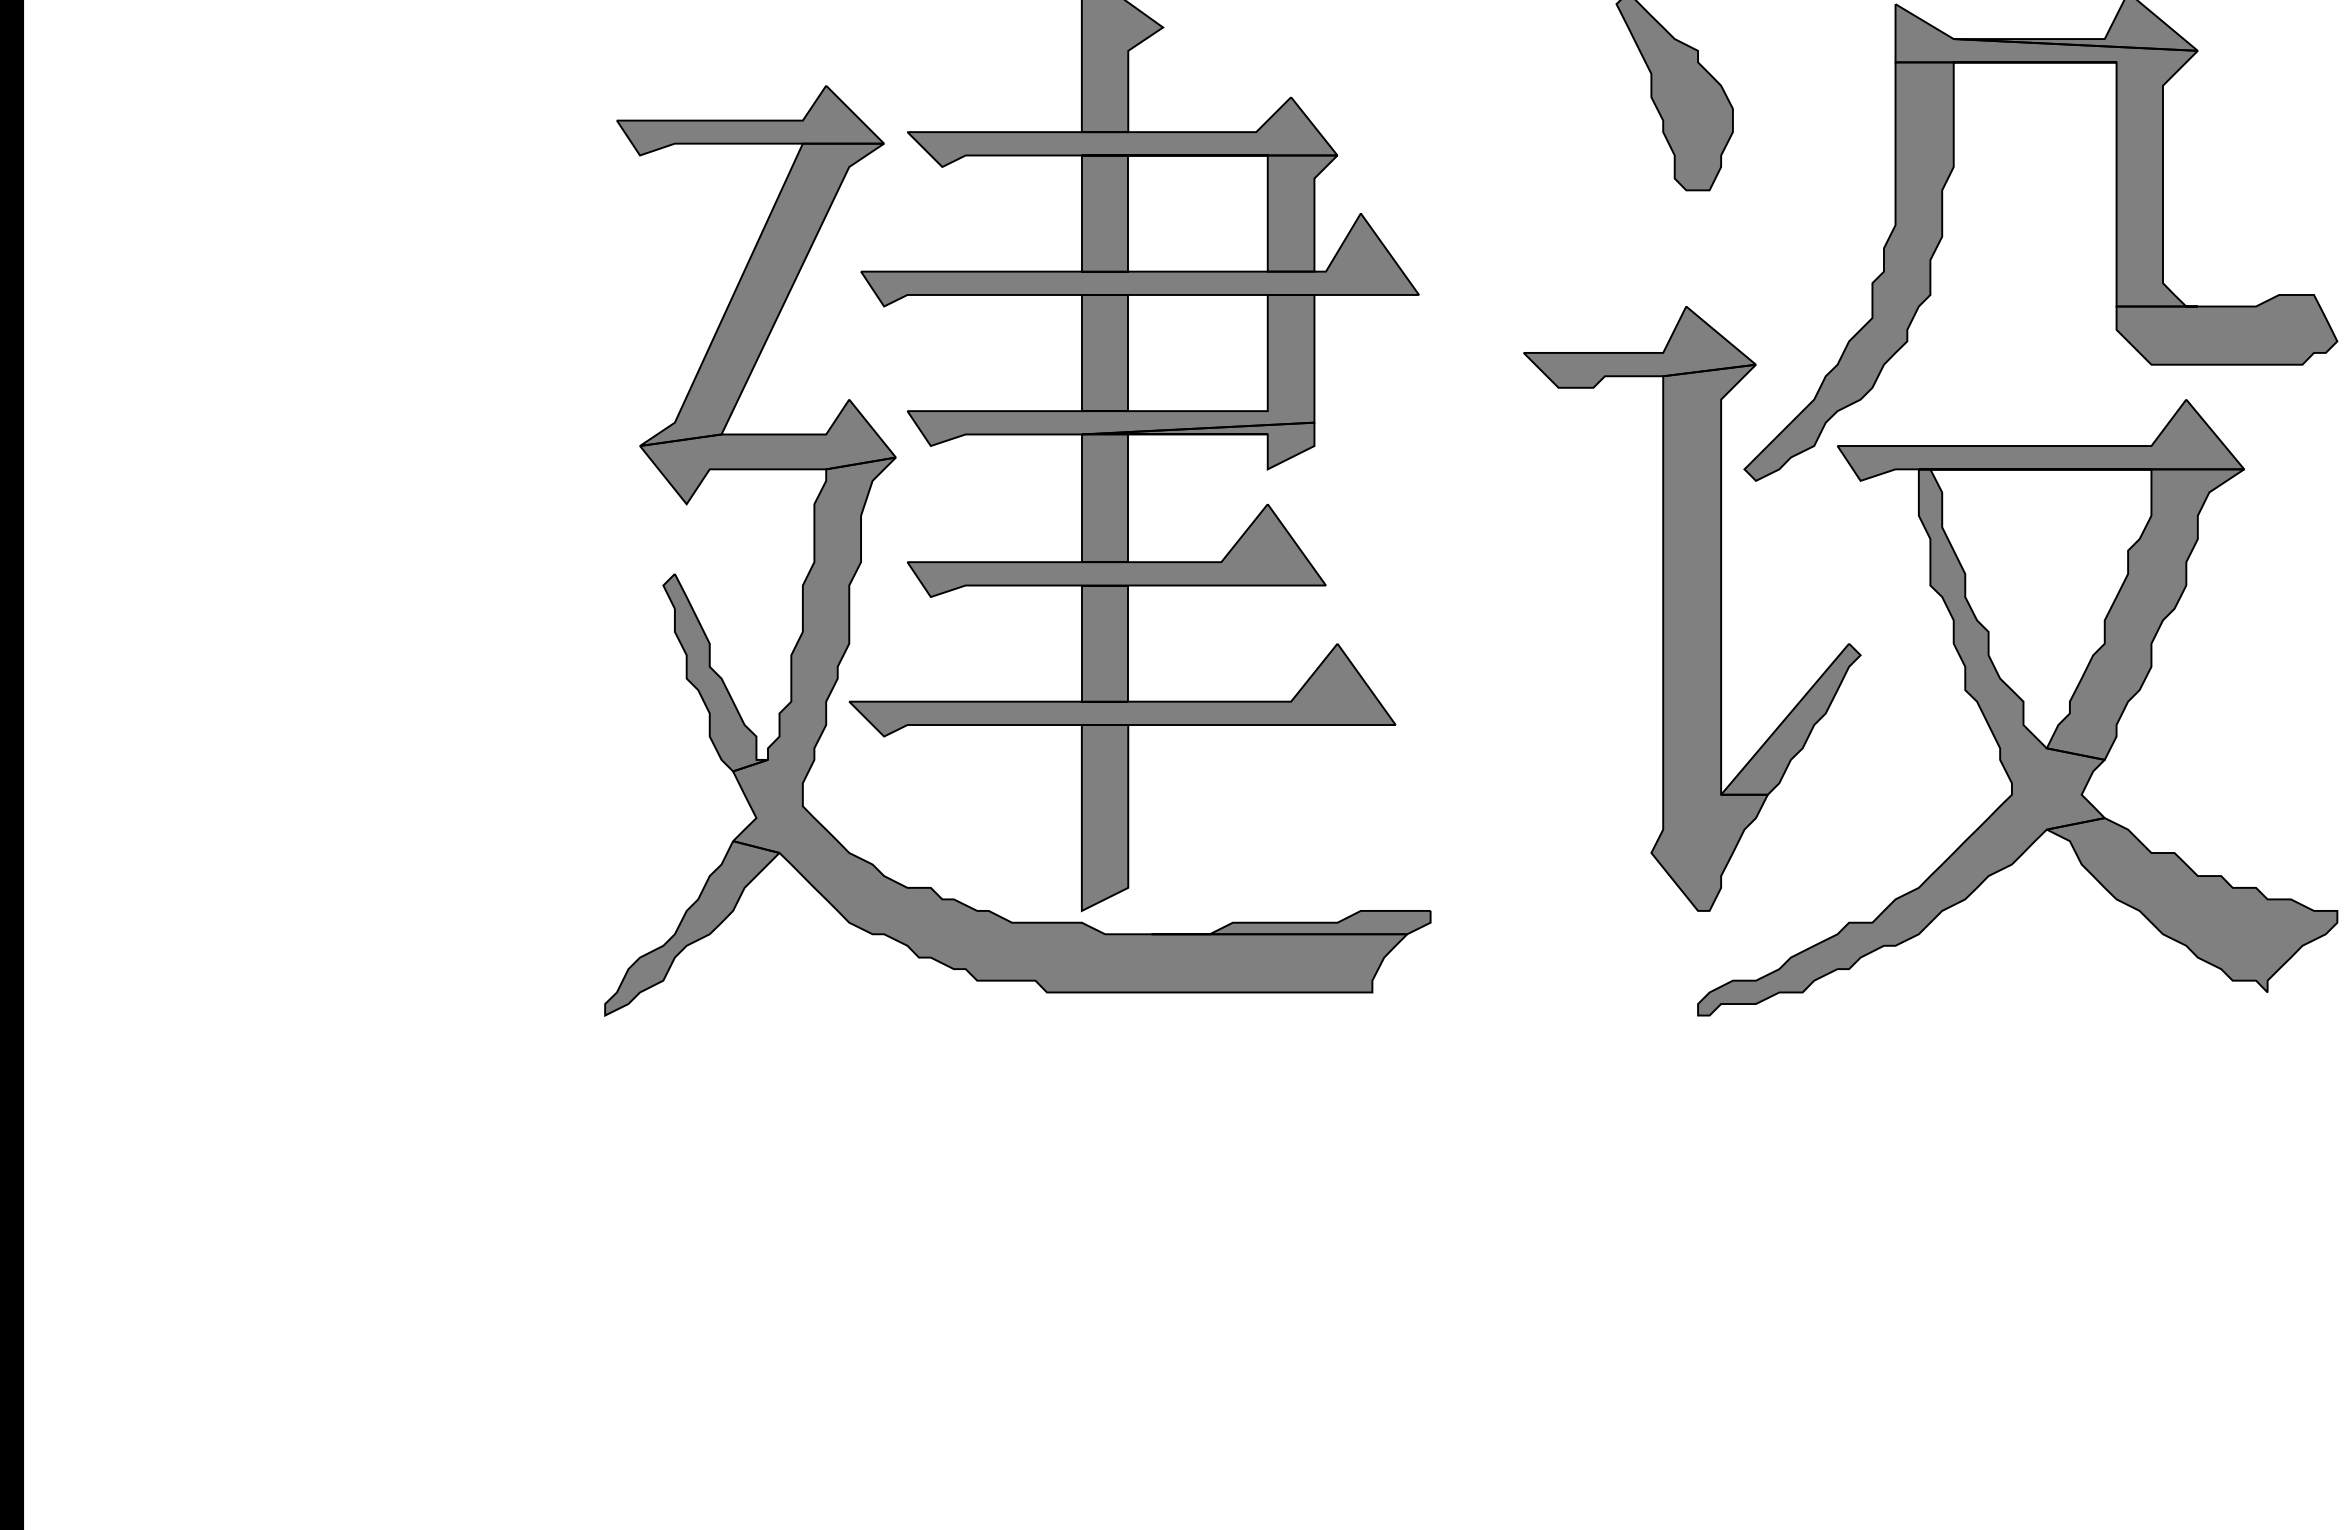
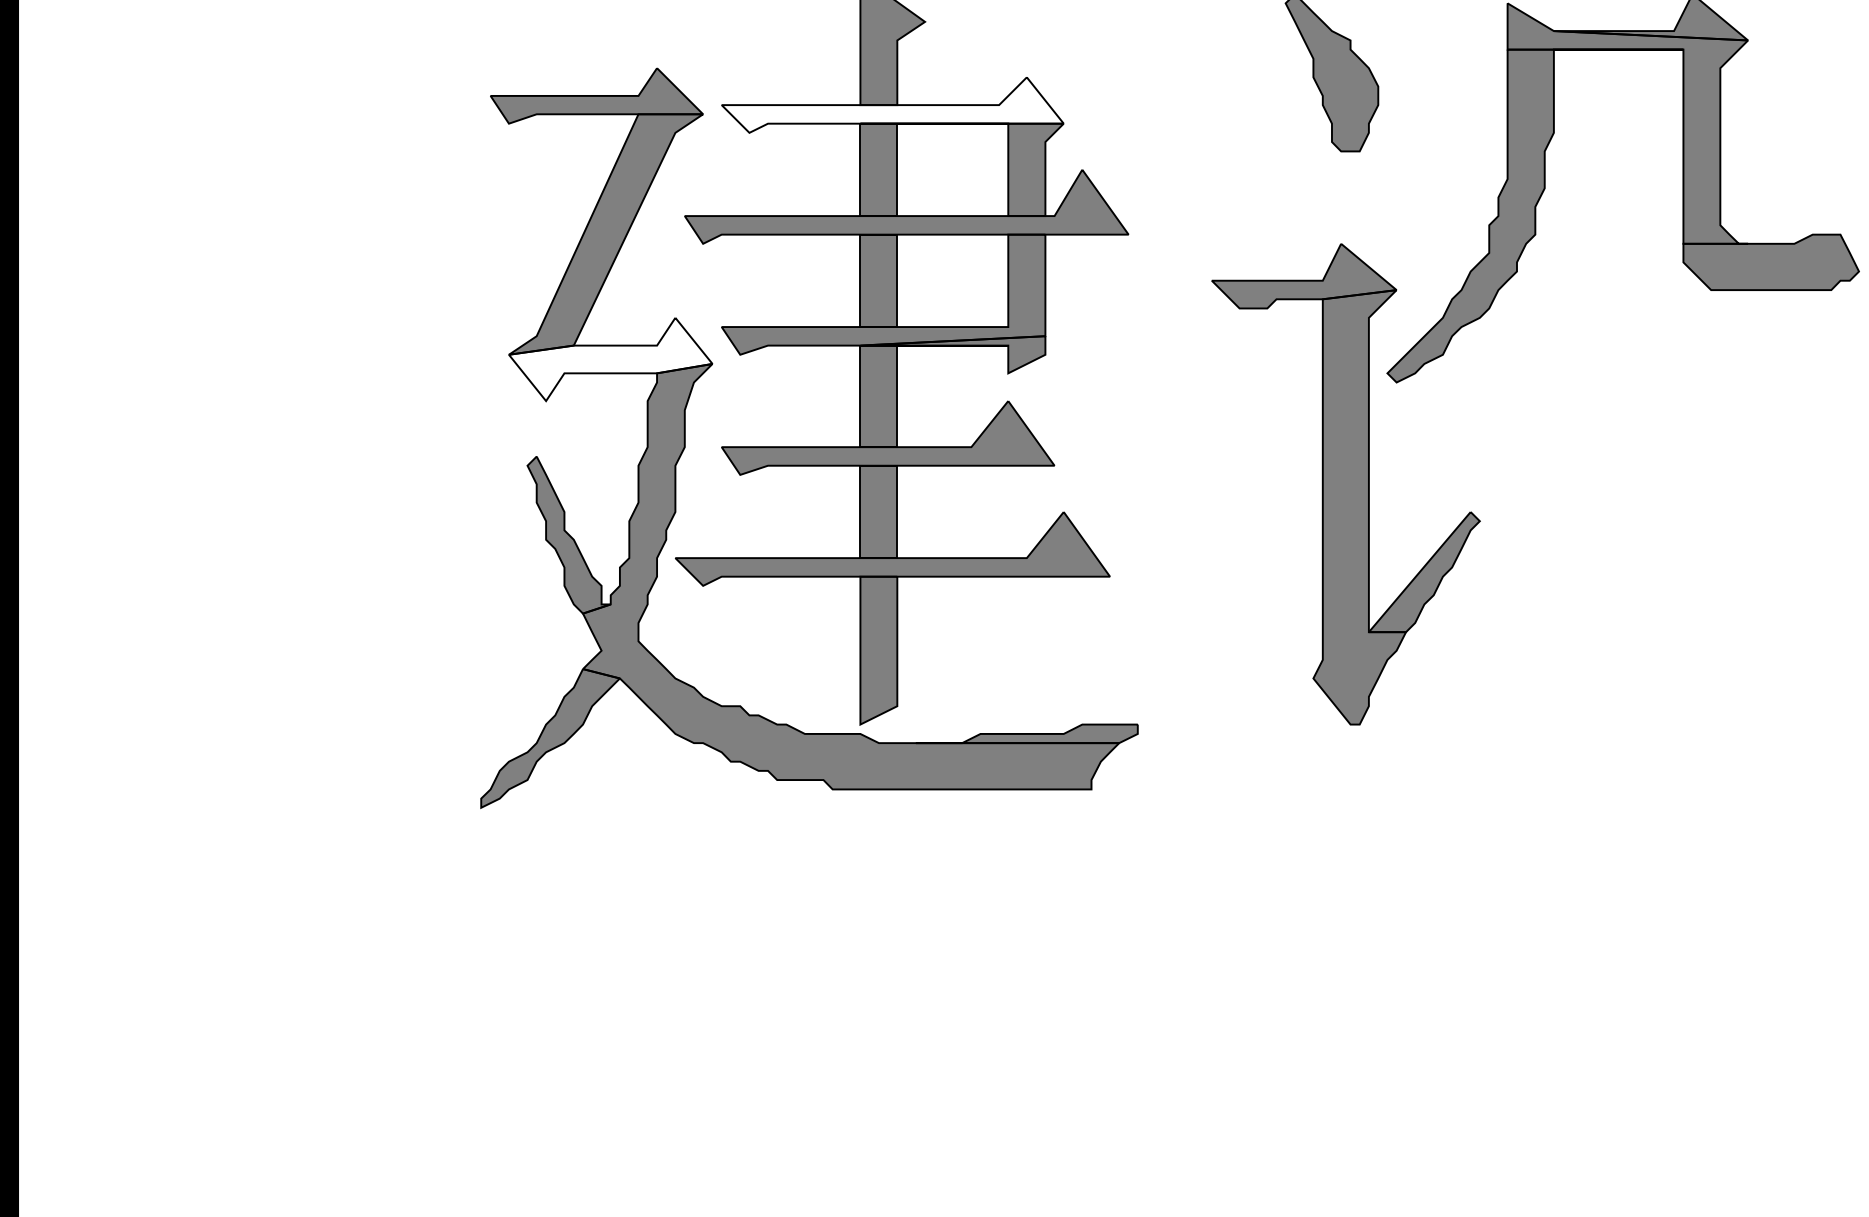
fill: (1122, 132) -> (892, 105), removed
fill: (767, 451) -> (610, 359), removed
part: (2017, 707) -> (1604, 562), removed

